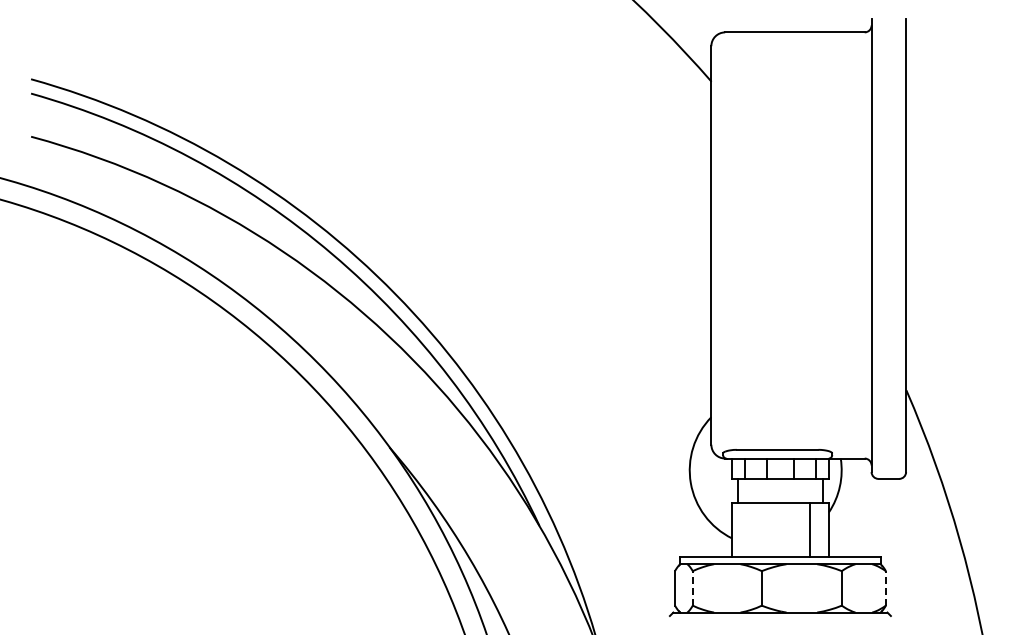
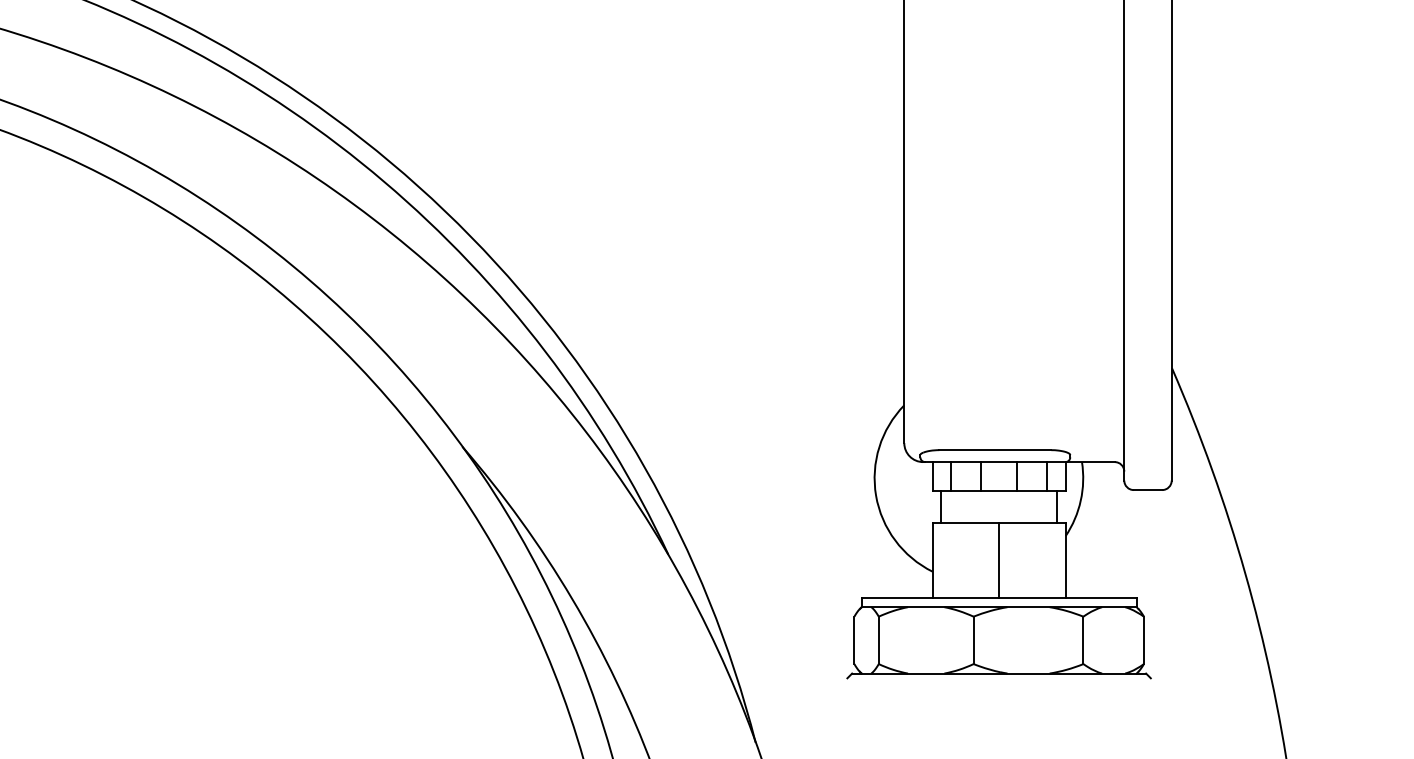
line: (810, 530) -> (999, 560), moved
line: (692, 587) -> (878, 639), dashed -> solid
line: (885, 587) -> (1143, 639), dashed -> solid

